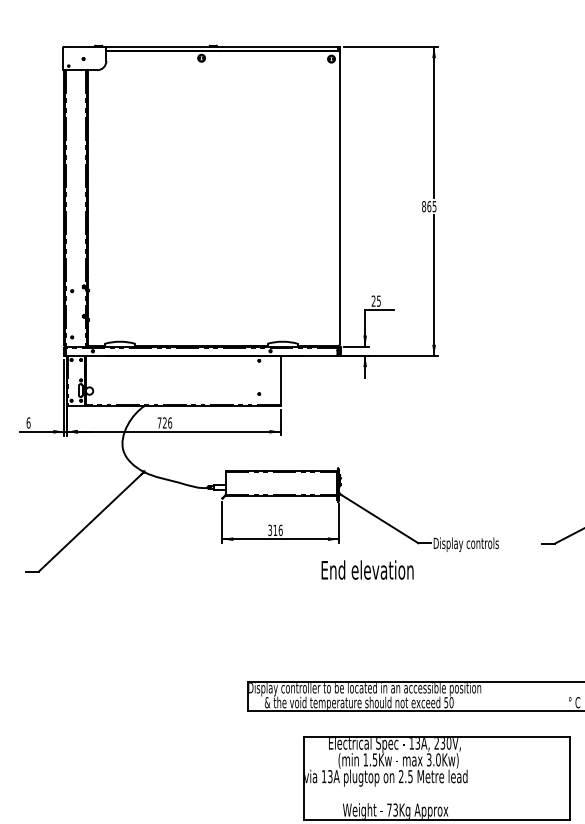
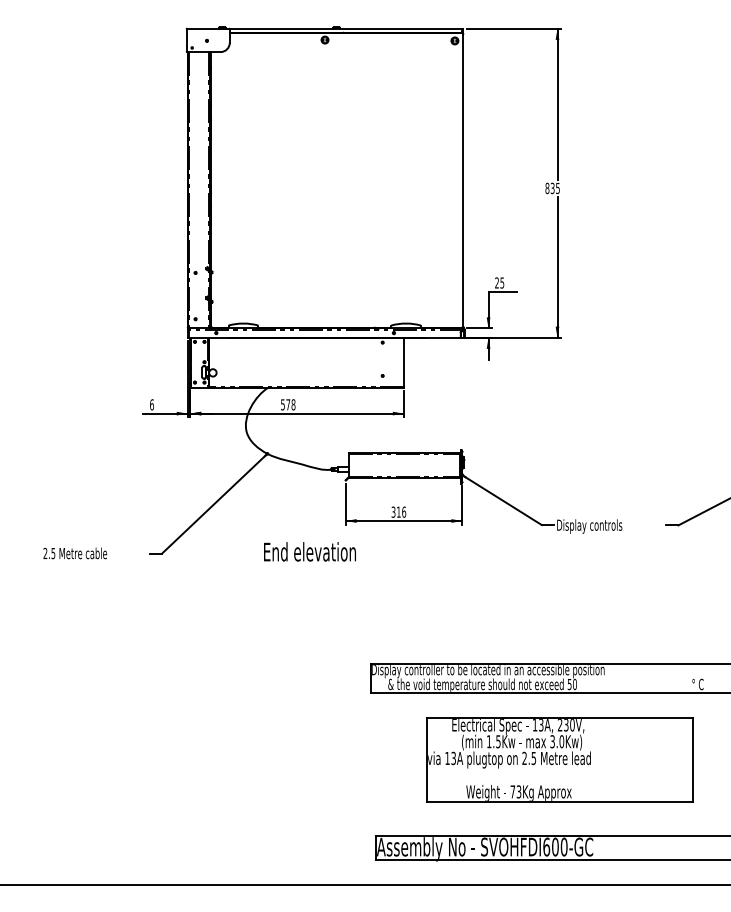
text: (429, 205) -> (552, 187), 865 -> 835
text: (165, 422) -> (288, 404), 726 -> 578
text: (367, 569) -> (309, 551), moved

